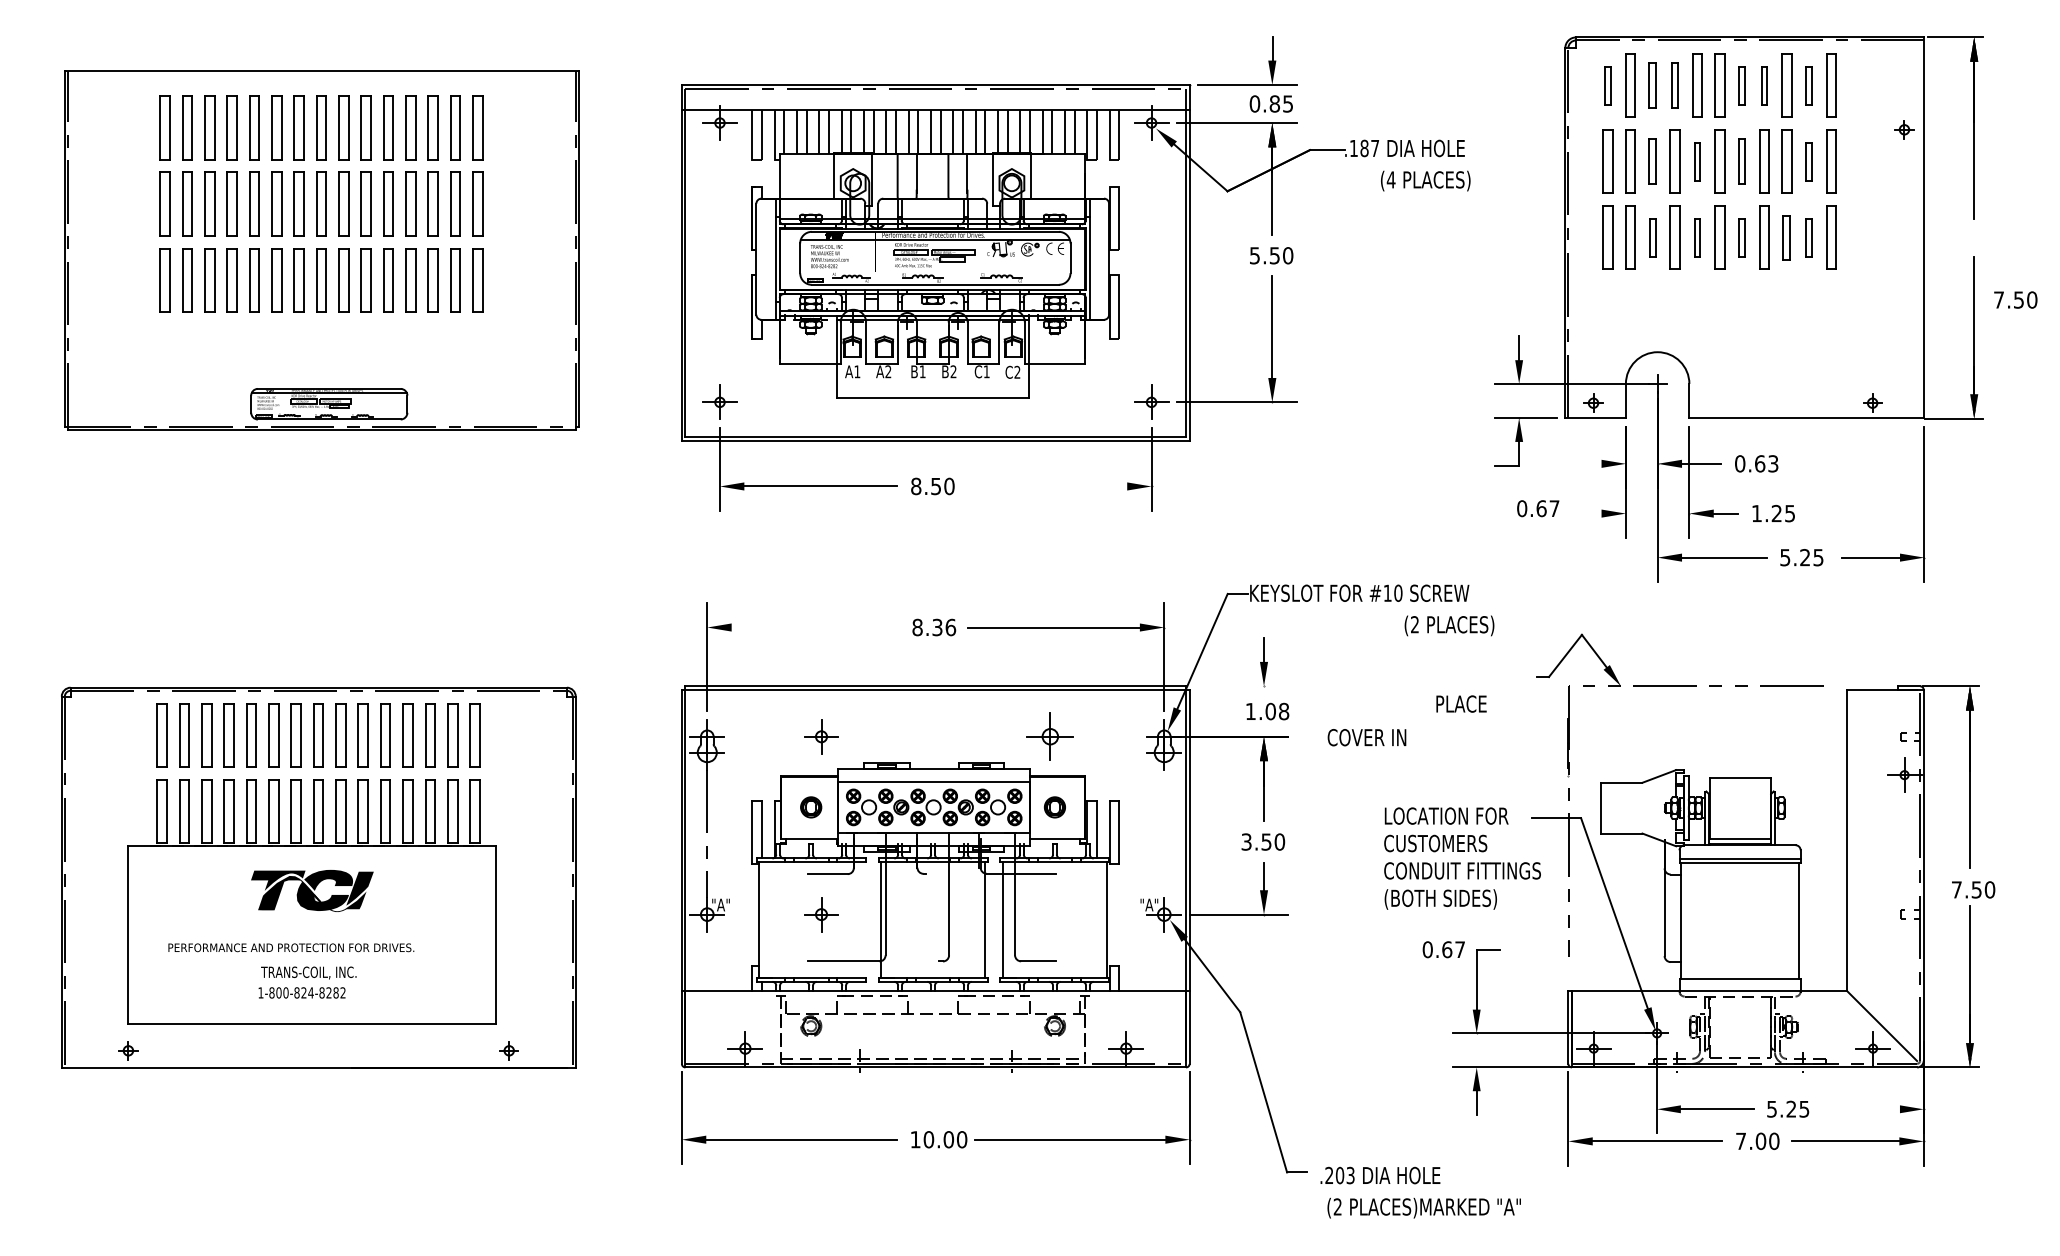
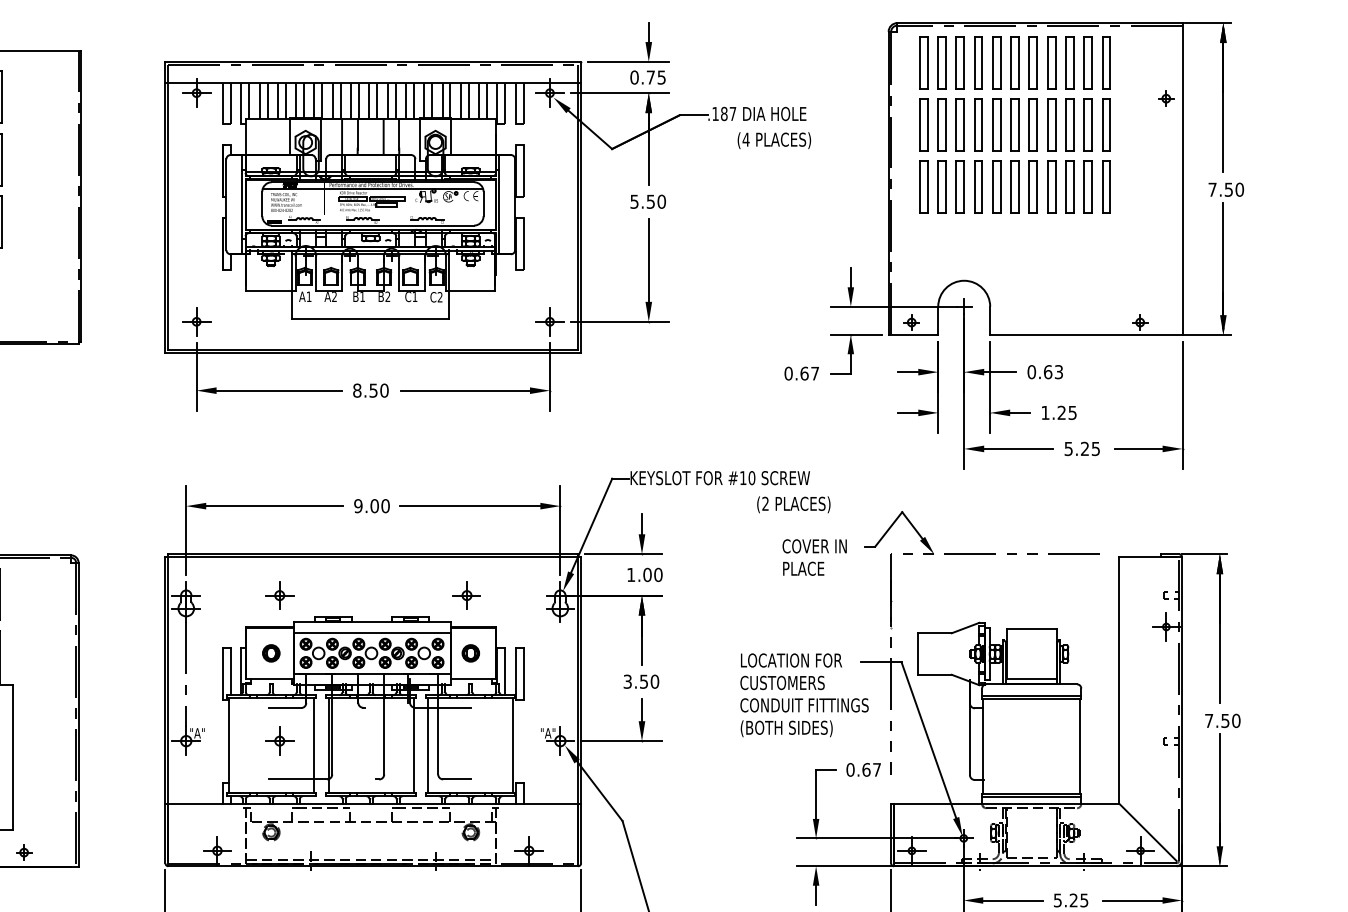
part: (1607, 85) -> (923, 62), size x1.67
part: (1652, 85) -> (960, 62), size x1.43
part: (1674, 85) -> (978, 62), size x1.43
part: (1741, 85) -> (1032, 62), size x1.67
part: (1764, 85) -> (1051, 62), size x1.67
part: (1808, 85) -> (1087, 62), size x1.67
text: (1274, 103) -> (650, 77), 0.85 -> 0.75
part: (1652, 161) -> (960, 124), size x1.43
part: (1697, 161) -> (996, 124), size x1.67
part: (1741, 161) -> (1032, 124), size x1.43
part: (1808, 161) -> (1087, 124), size x1.67
part: (1652, 237) -> (960, 186), size x1.67
part: (1697, 237) -> (996, 186), size x1.67
part: (1741, 237) -> (1032, 186), size x1.67
part: (1786, 237) -> (1069, 186), size x1.43
part: (1808, 237) -> (1087, 186), size x1.67
text: (2015, 299) -> (1226, 189), moved
line: (1589, 463) -> (908, 371), added
line: (1048, 486) -> (465, 390), added
text: (1538, 508) -> (802, 373), moved
line: (1589, 513) -> (908, 412), added
line: (814, 627) -> (274, 506), added
text: (934, 627) -> (372, 506), 8.36 -> 9.00
line: (1241, 686) -> (623, 554), added
text: (1283, 711) -> (657, 574), 1.08 -> 1.00
part: (1049, 736) -> (466, 595), size x0.71
text: (1366, 737) -> (814, 546), moved
line: (863, 920) -> (314, 745), added
text: (1443, 949) -> (863, 769), moved
line: (1739, 982) -> (1031, 796), added
line: (1863, 1109) -> (1132, 900), added

